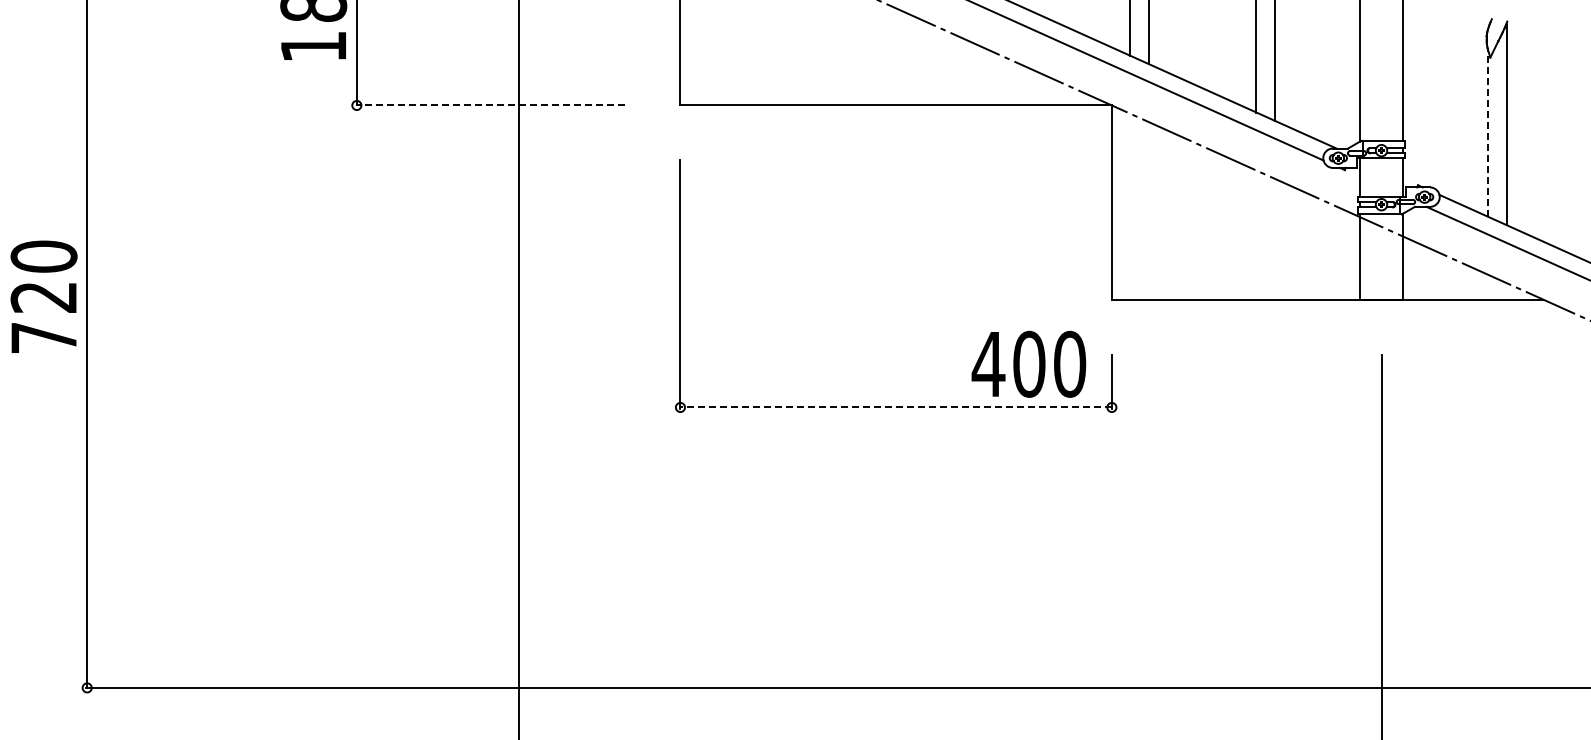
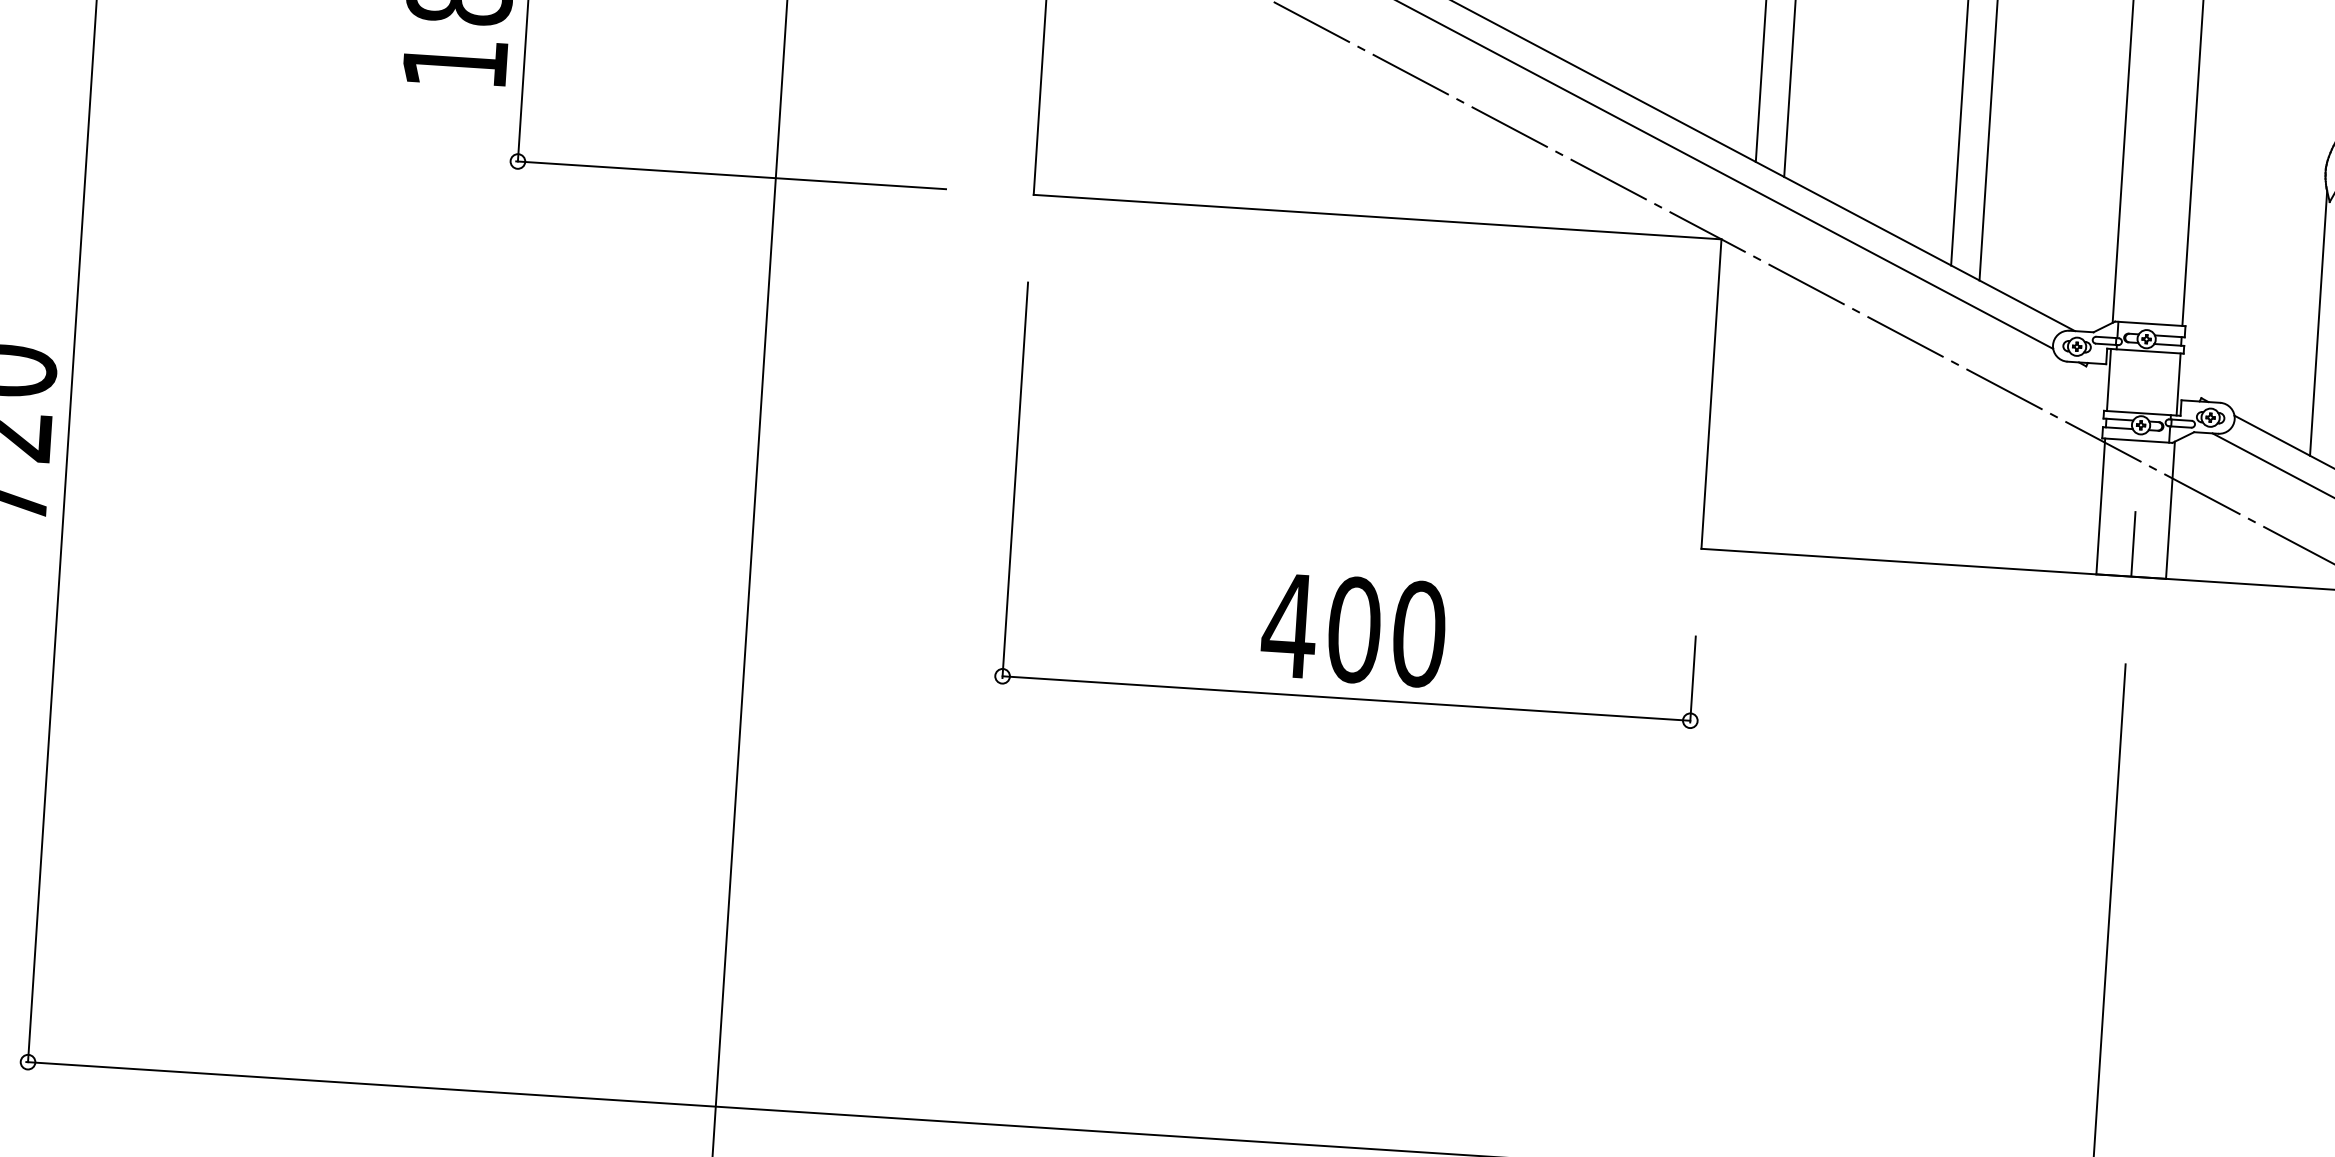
line: (490, 105) -> (730, 175), dashed -> solid
line: (1488, 133) -> (2318, 322), dashed -> solid
line: (1381, 278) -> (2133, 542), added
text: (1028, 363) -> (1353, 628), moved
line: (896, 407) -> (1347, 698), dashed -> solid

